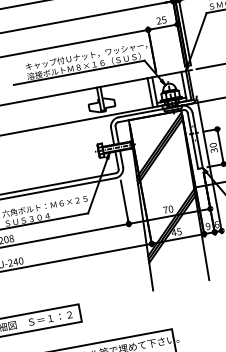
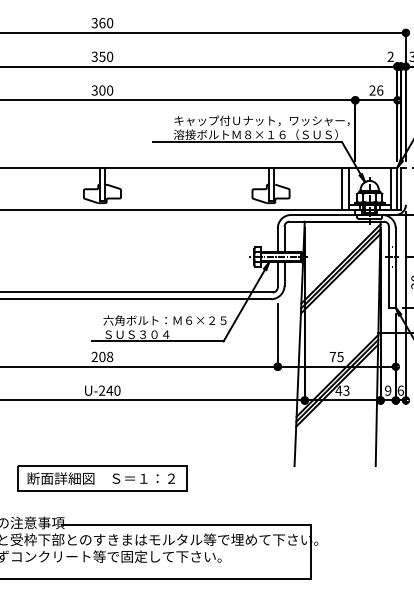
text: (164, 19) -> (380, 90), 25 -> 26
text: (170, 208) -> (340, 356), 70 -> 75
text: (179, 231) -> (346, 390), 45 -> 43

